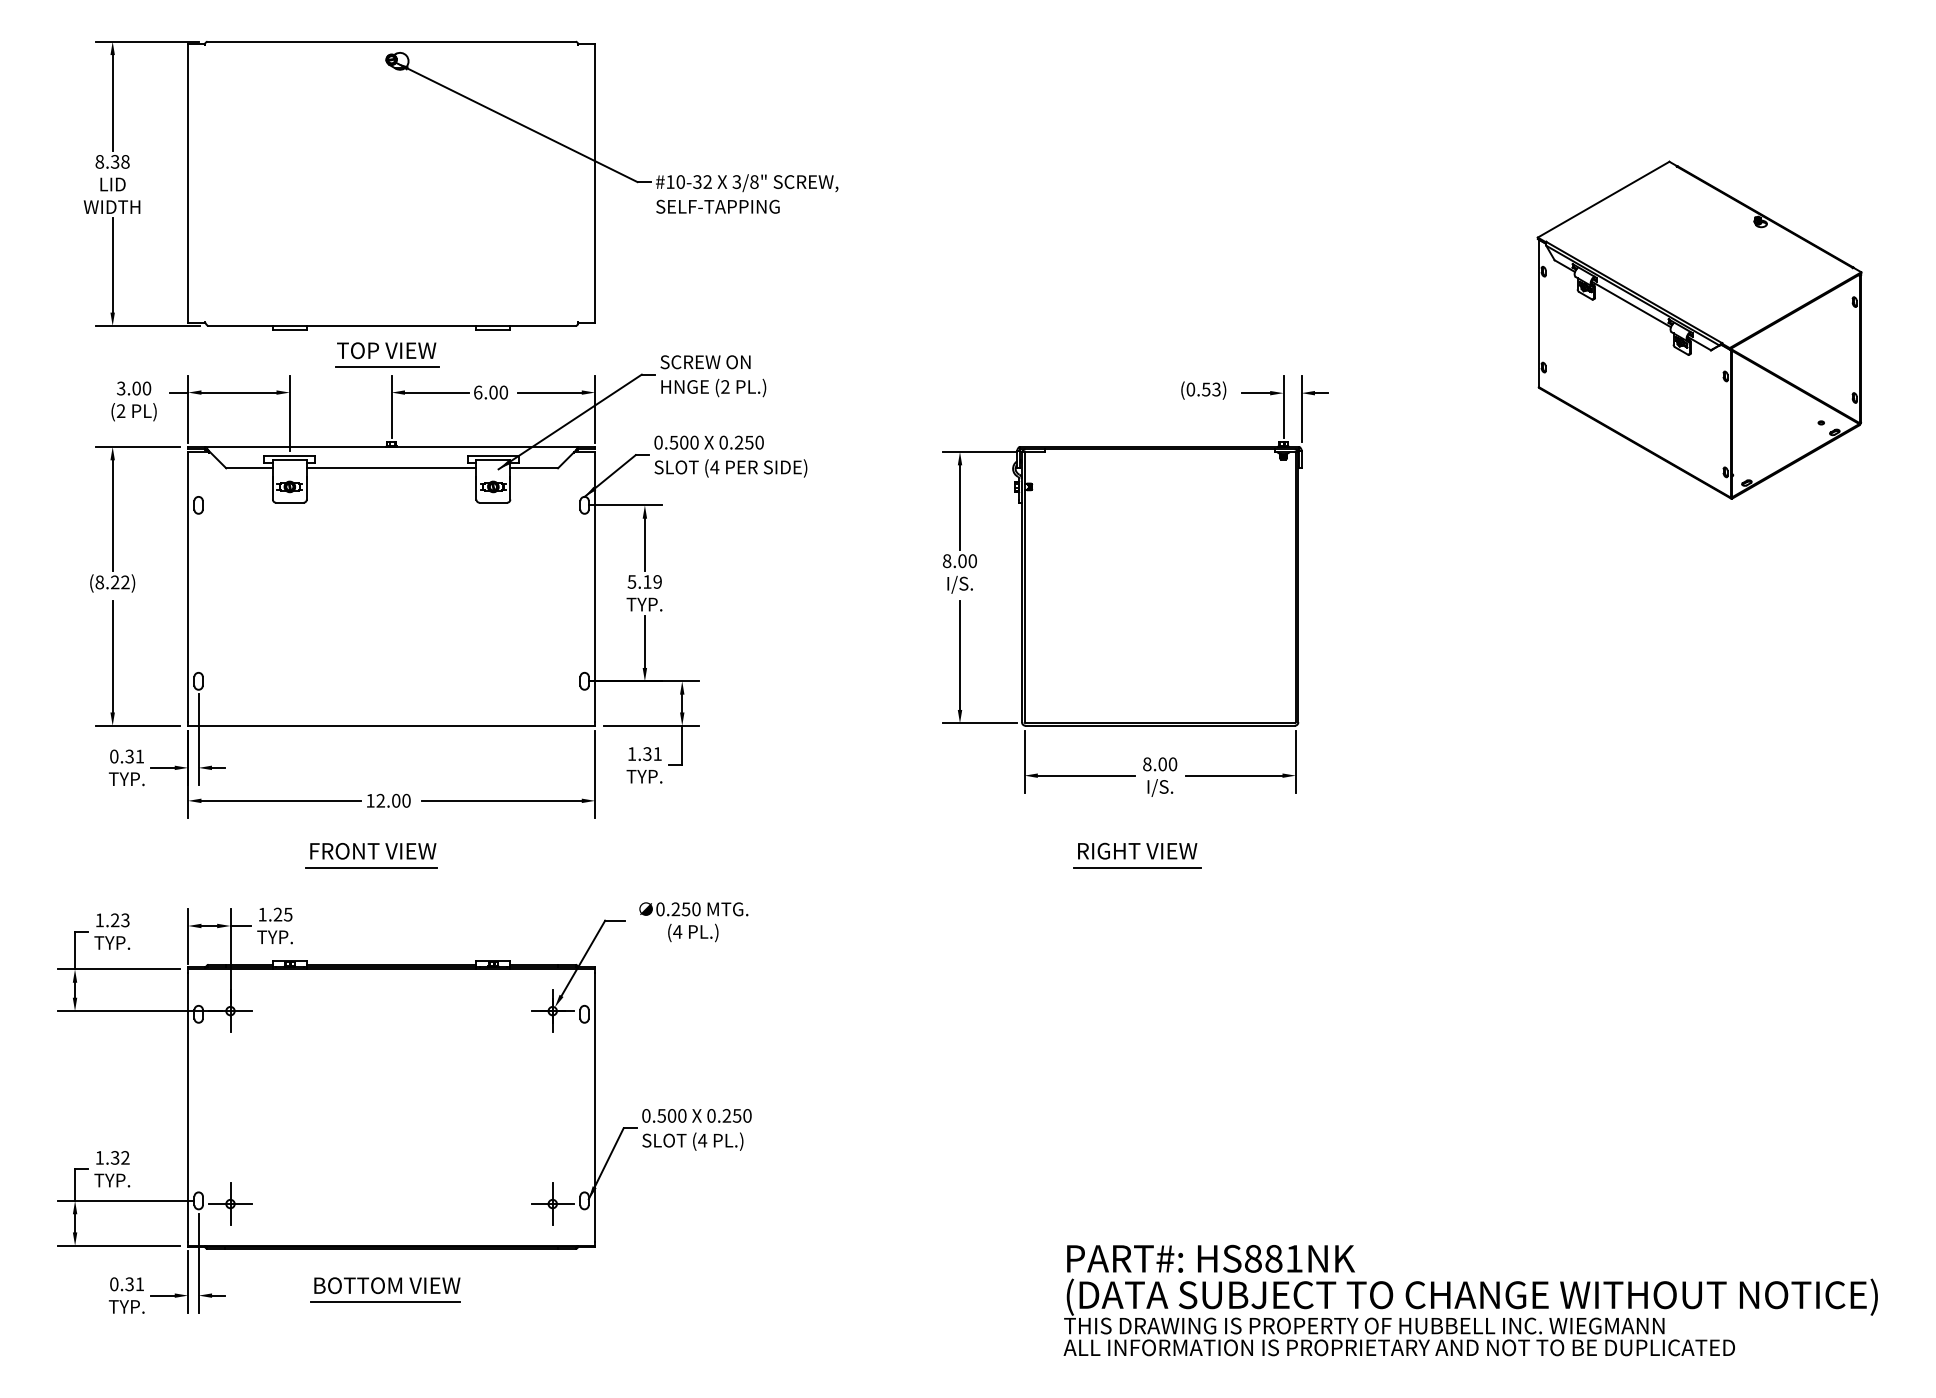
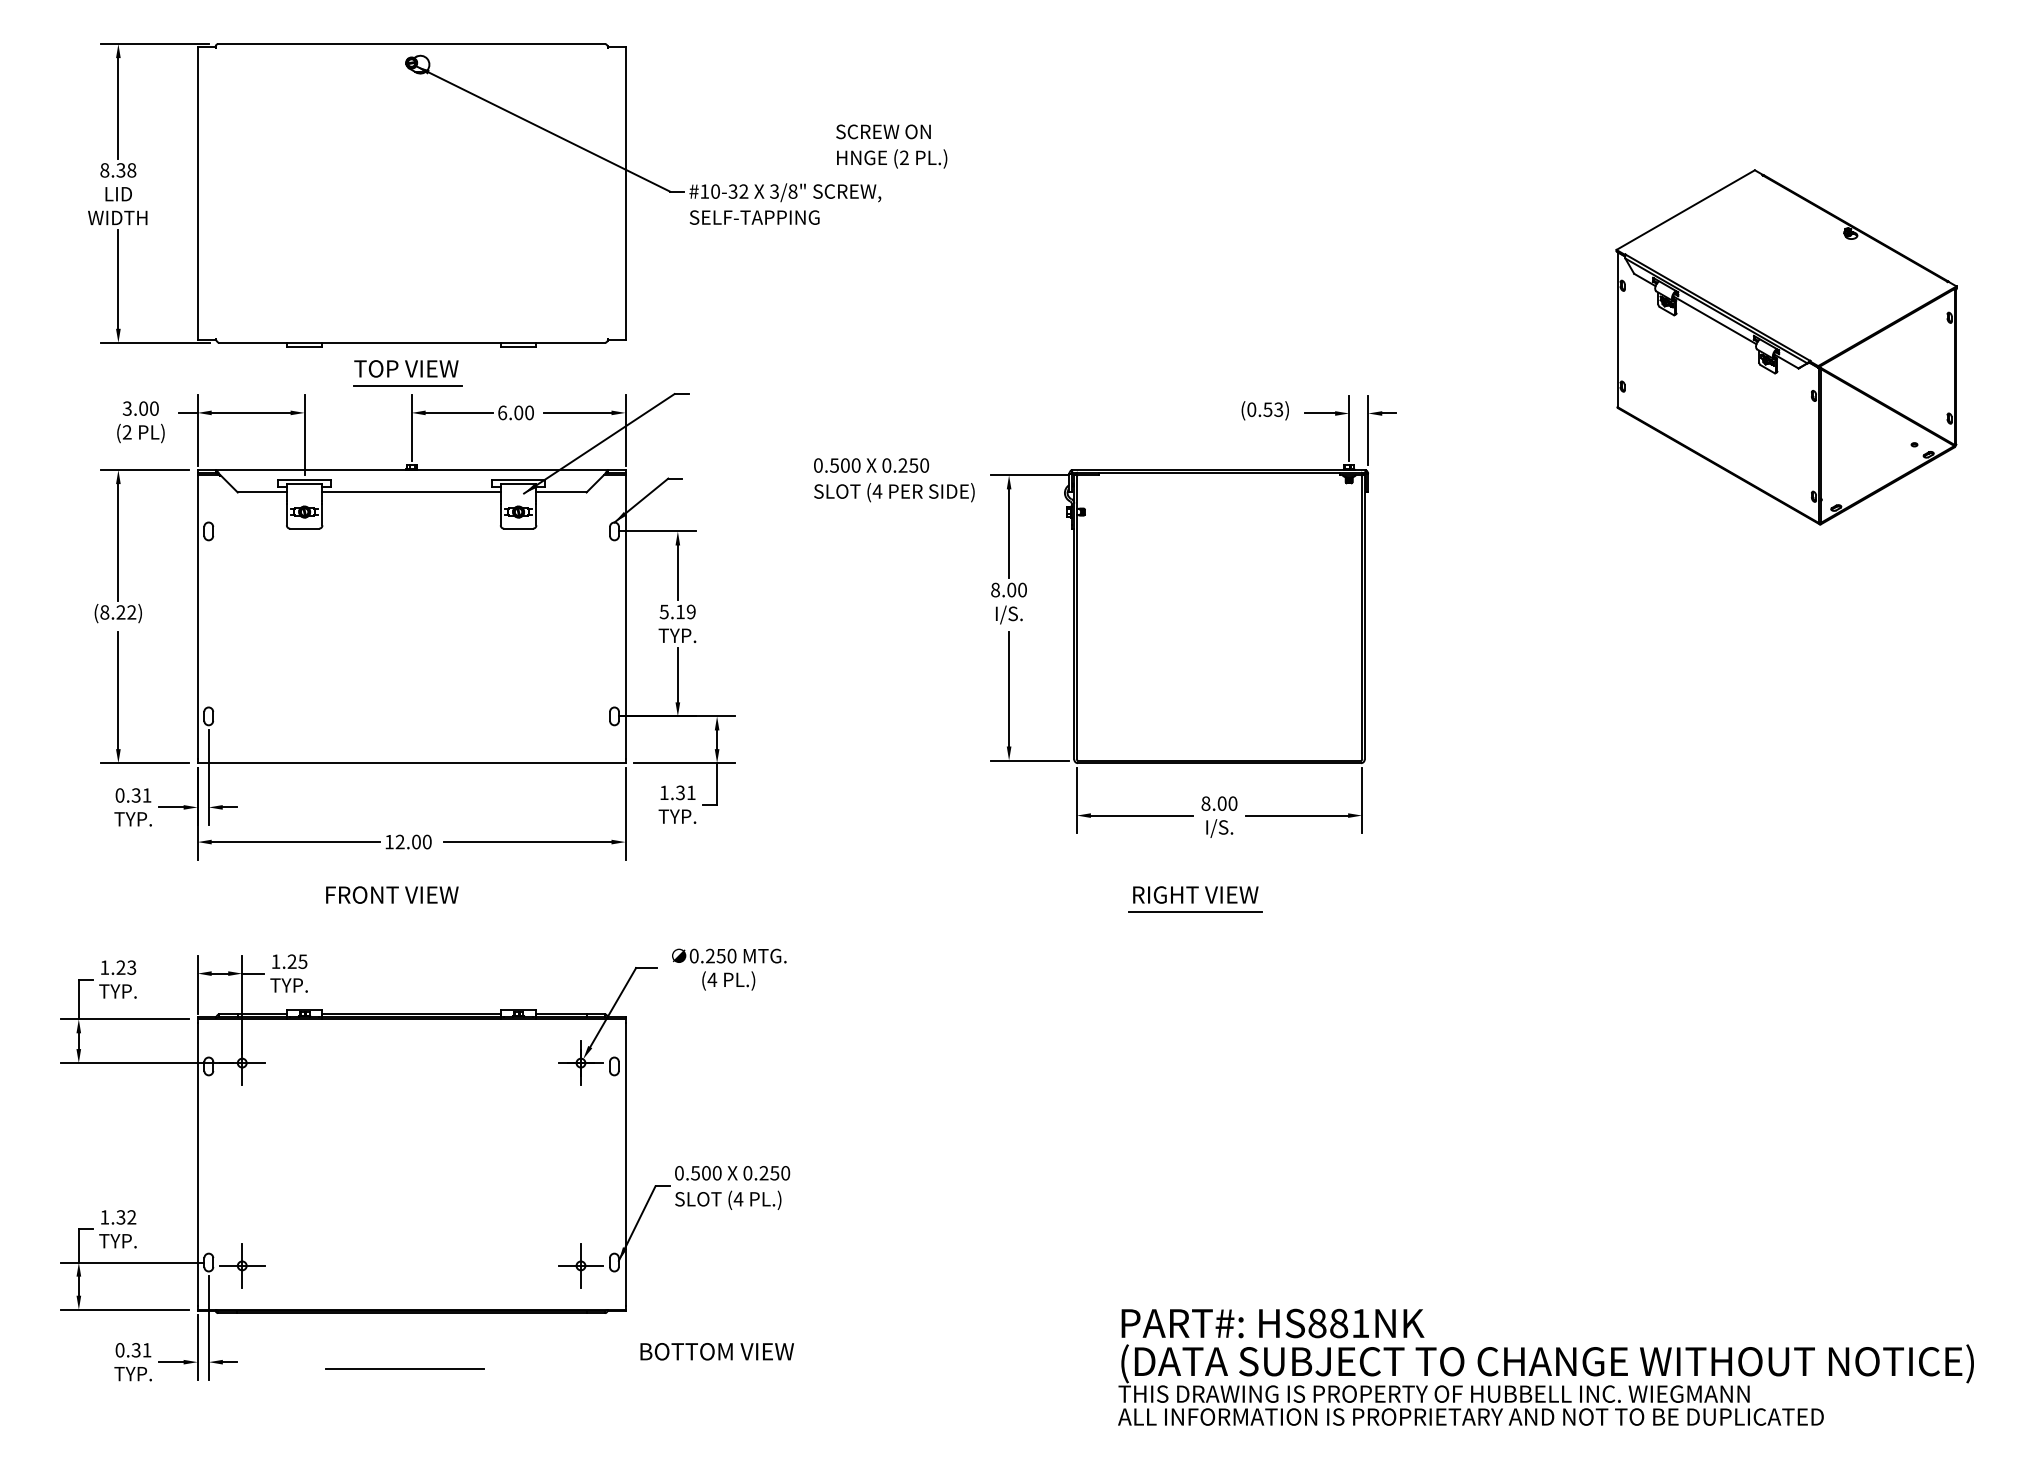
text: (713, 376) -> (891, 146), moved
text: (730, 456) -> (893, 480), moved
line: (371, 867) -> (390, 912), removed
text: (387, 1285) -> (717, 1351), moved

